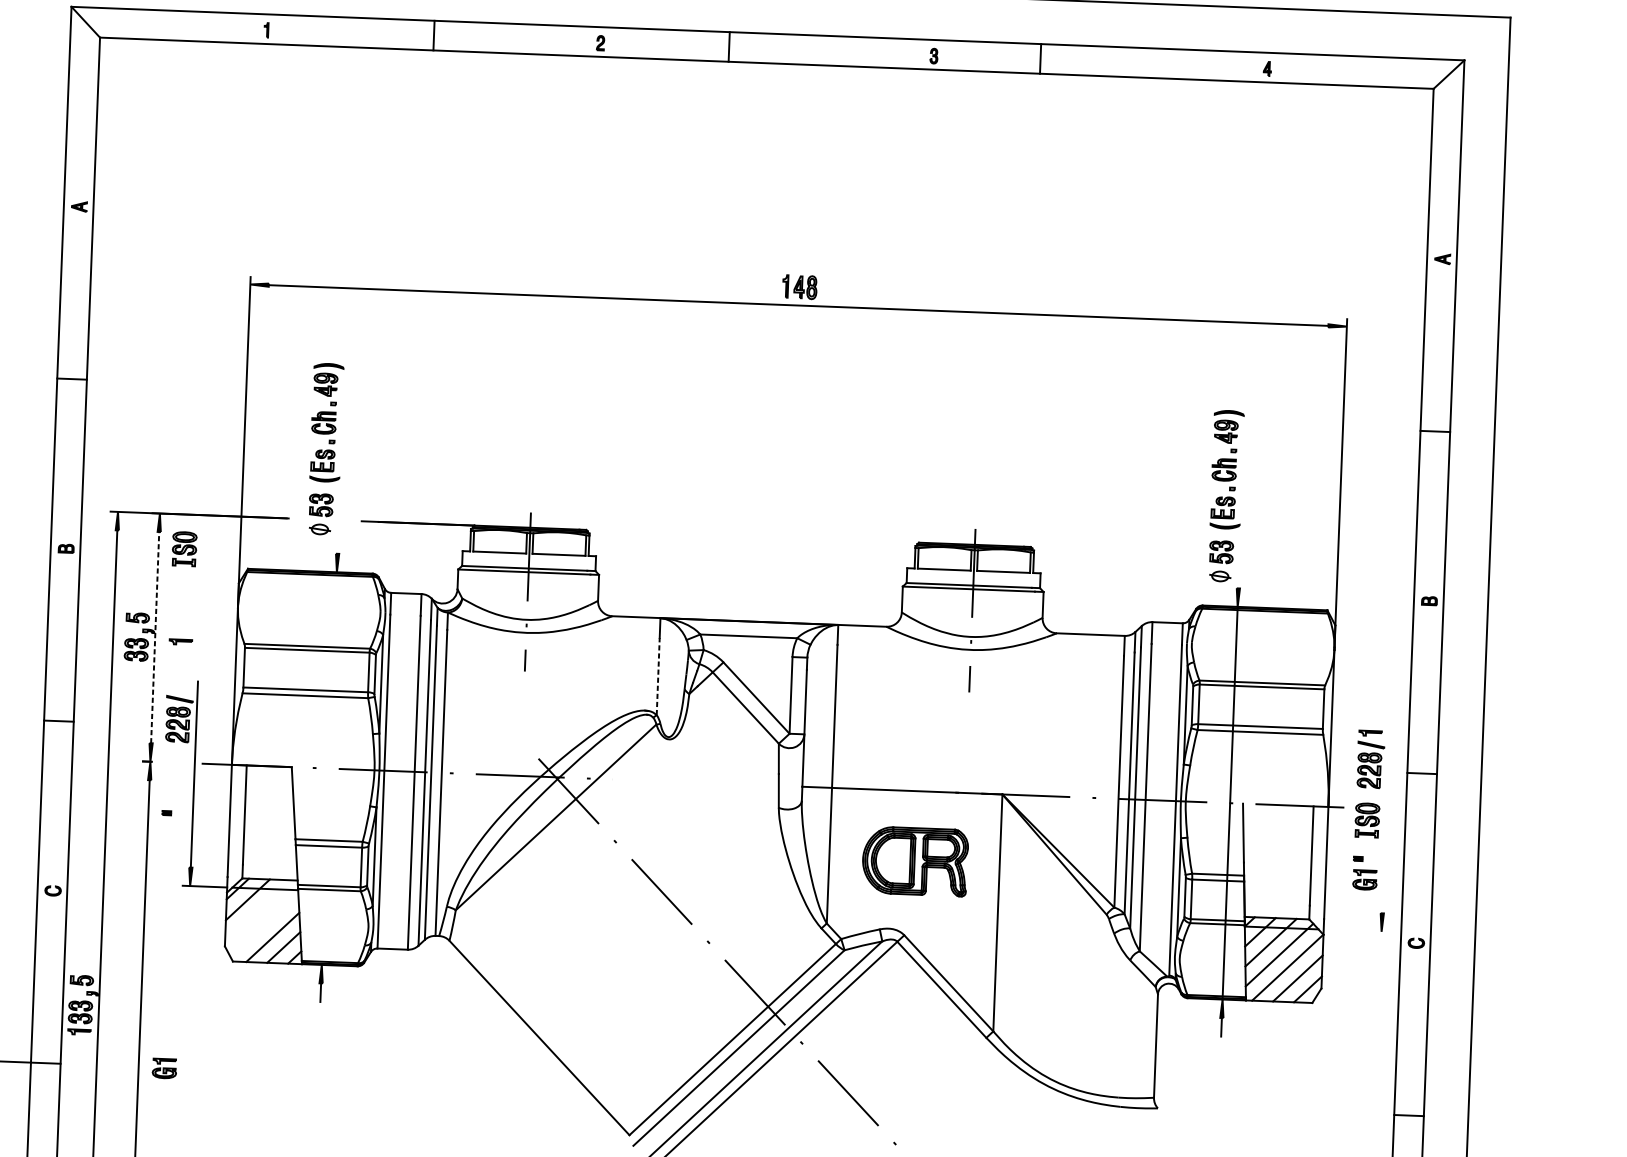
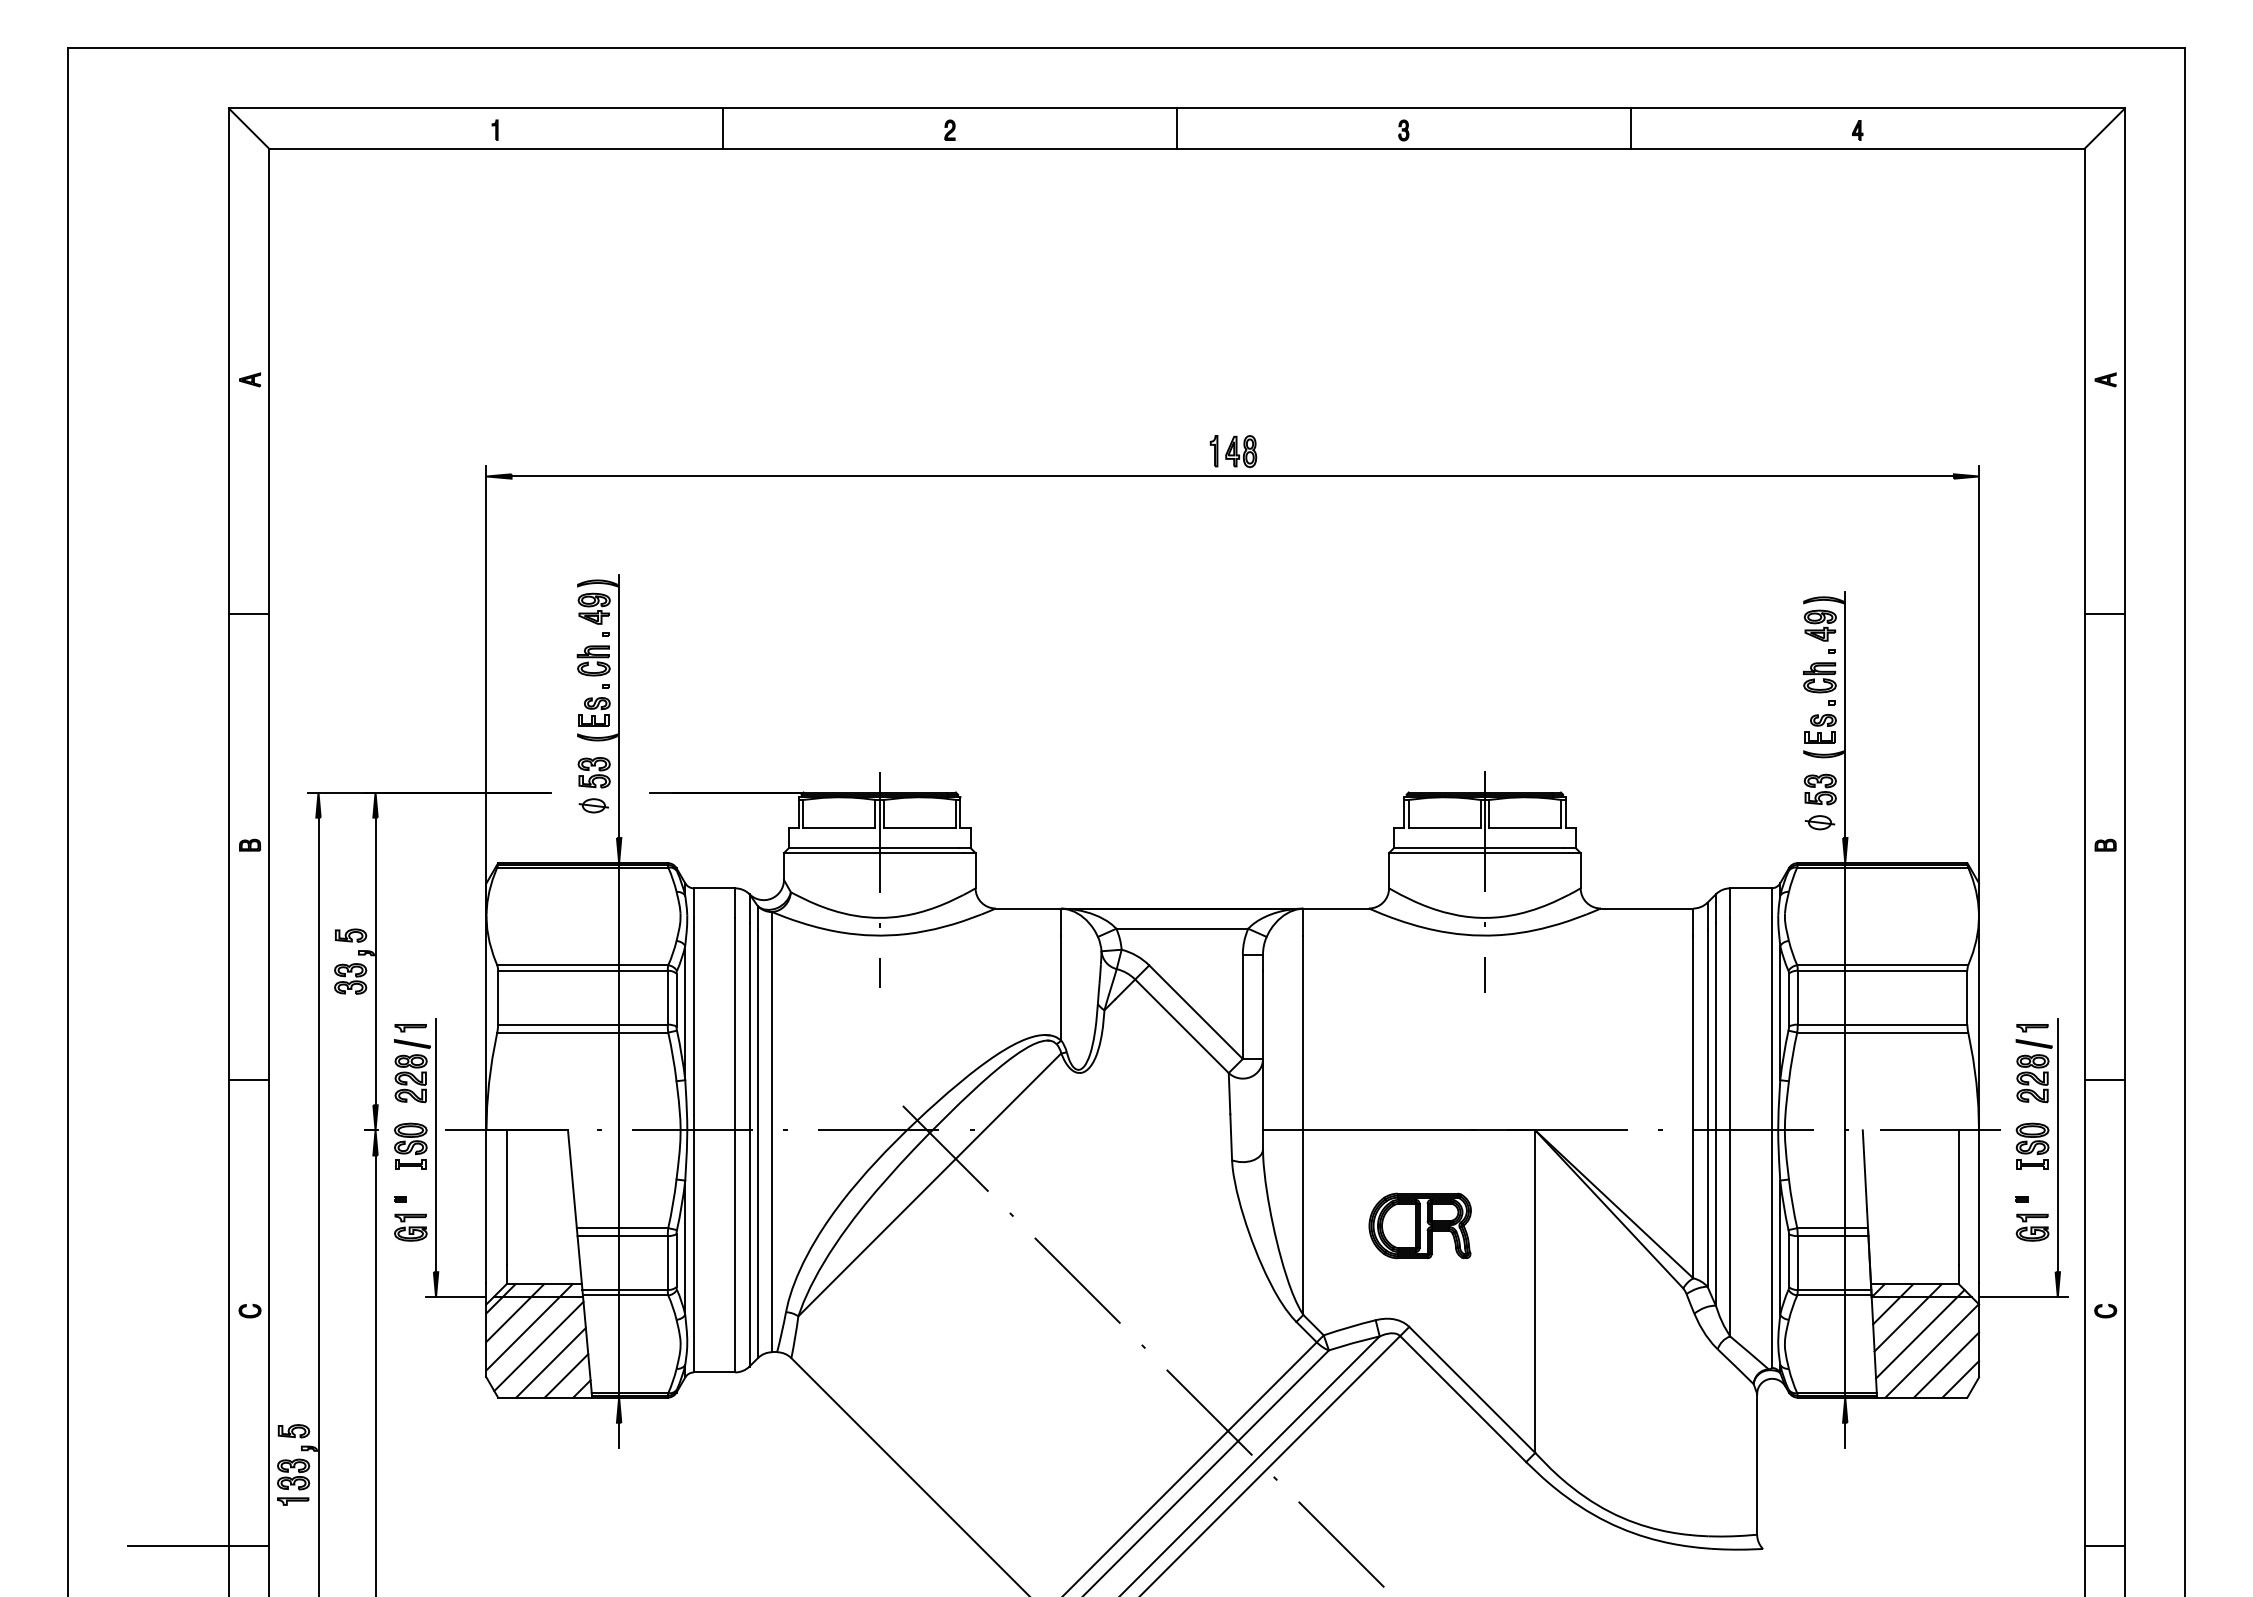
line: (728, 46) -> (1176, 128), moved
line: (1040, 58) -> (1630, 128), moved
line: (341, 457) -> (619, 706), added
line: (1242, 497) -> (1845, 714), added
part: (184, 548) -> (410, 1145), moved
line: (155, 637) -> (375, 961), dashed -> solid
part: (180, 642) -> (410, 1028), moved
line: (658, 676) -> (1061, 987), dashed -> solid
line: (329, 768) -> (619, 1130), added
line: (1385, 820) -> (2057, 1145), added
part: (914, 861) -> (1419, 1225), size x0.71
line: (257, 910) -> (529, 1327), added
line: (264, 925) -> (538, 1346), added
line: (1356, 931) -> (2023, 1297), added
part: (164, 1068) -> (410, 1227), moved

